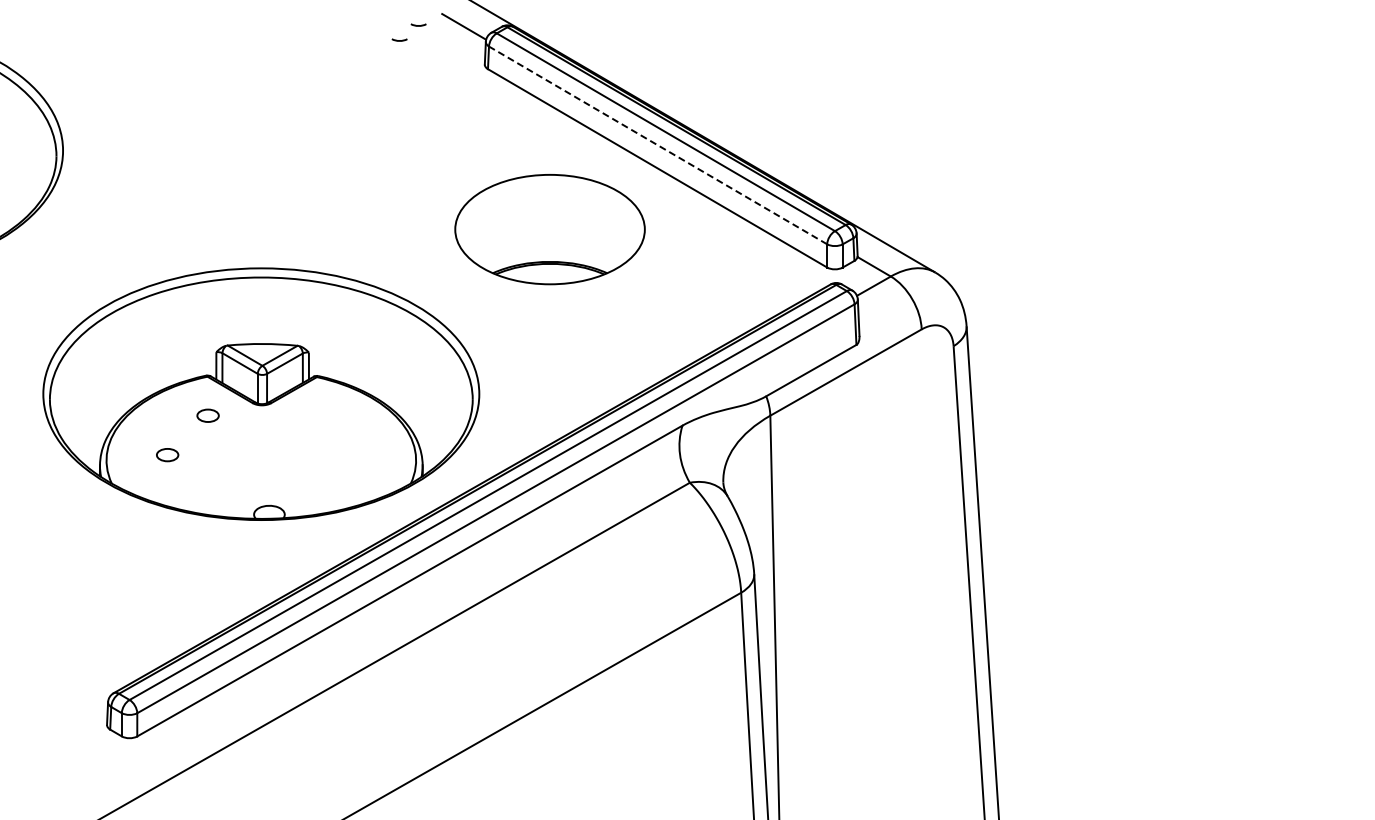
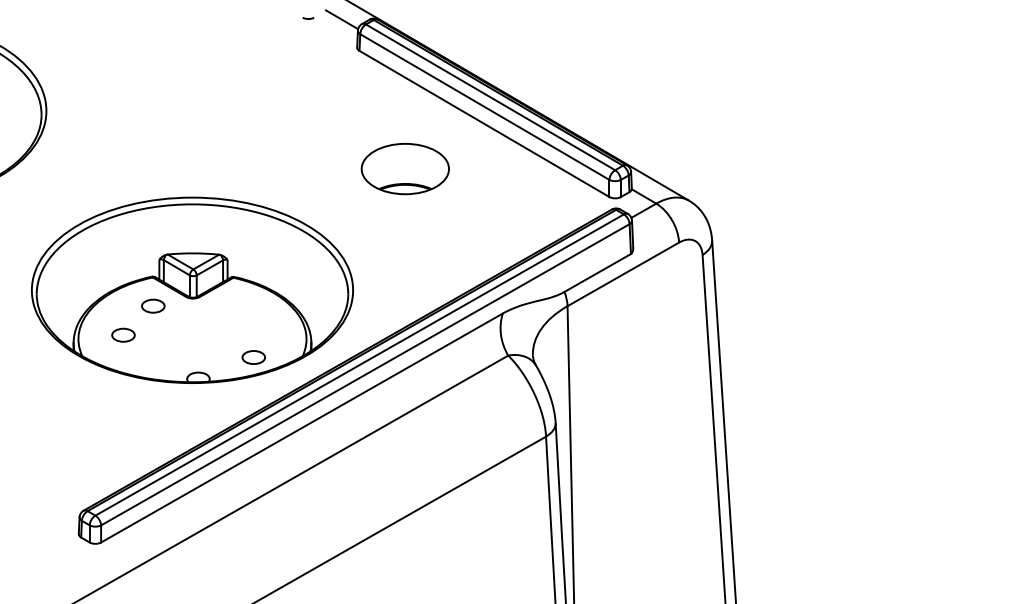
line: (399, 40) -> (294, 29), removed
line: (658, 145) -> (485, 107), dashed -> solid
part: (550, 229) -> (405, 169), size x0.62
part: (207, 415) -> (152, 306), size x1.43
part: (167, 454) -> (123, 334), size x1.43
part: (344, 485) -> (253, 357), added

